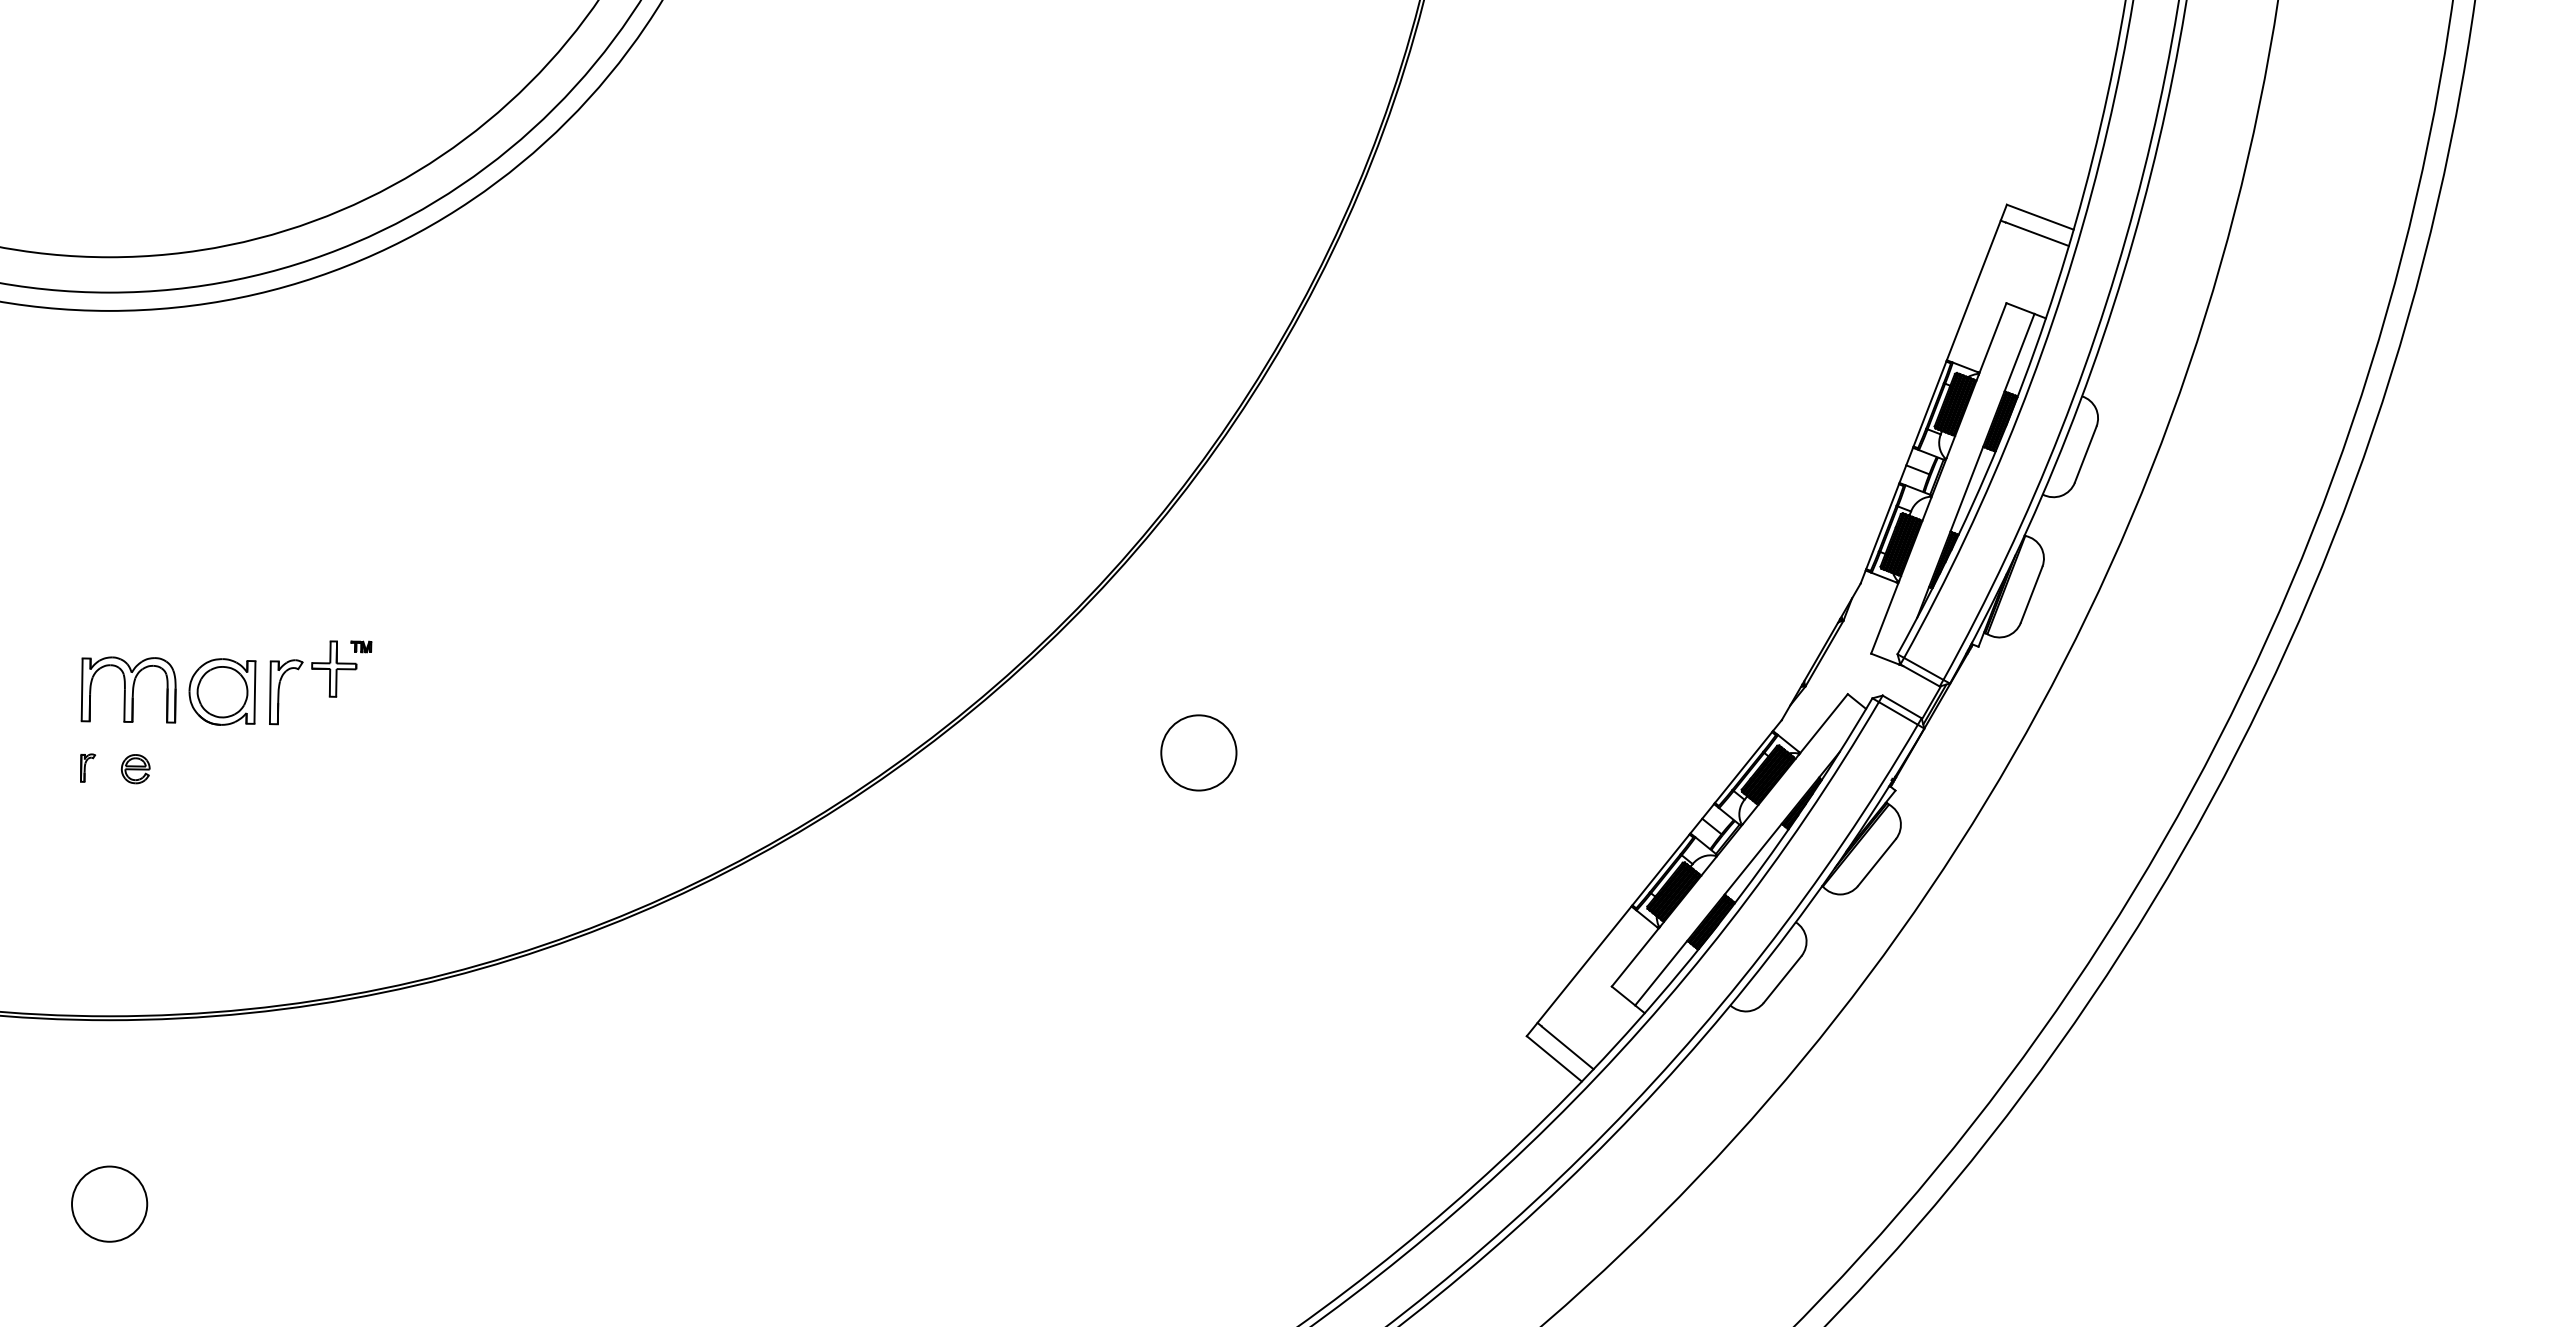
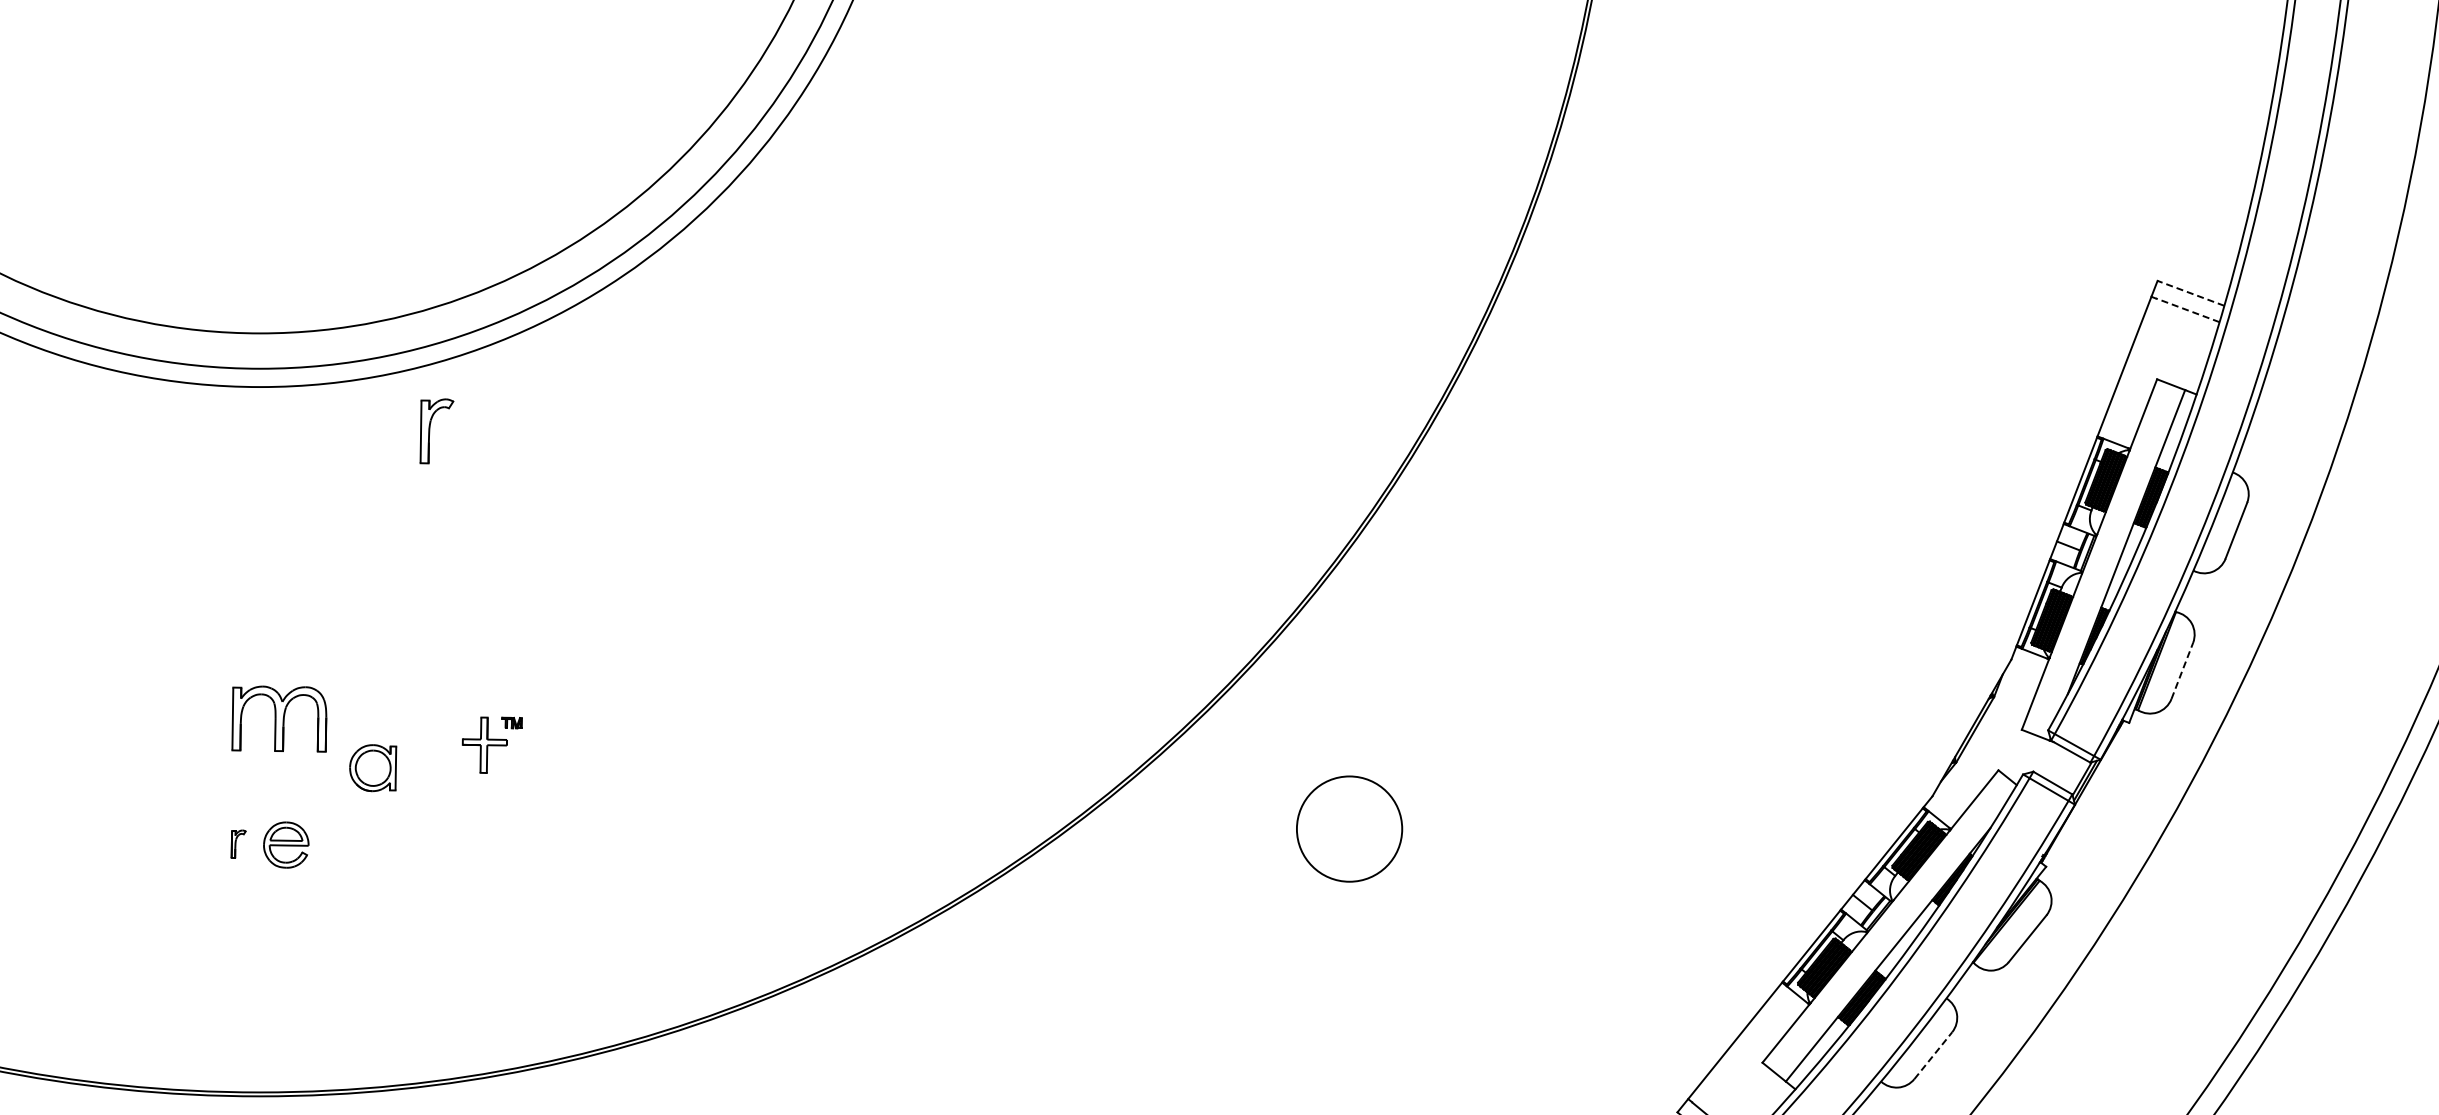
line: (2040, 217) -> (2191, 293), solid -> dashed
line: (2037, 234) -> (2188, 310), solid -> dashed
line: (2031, 594) -> (2182, 670), solid -> dashed
part: (128, 689) -> (279, 718), moved
part: (222, 691) -> (373, 767), size x0.7
part: (279, 692) -> (430, 431), moved
circle: (1198, 752) -> (1349, 828), size x1.4
part: (135, 769) -> (286, 845), size x1.6
line: (1782, 979) -> (1933, 1055), solid -> dashed

